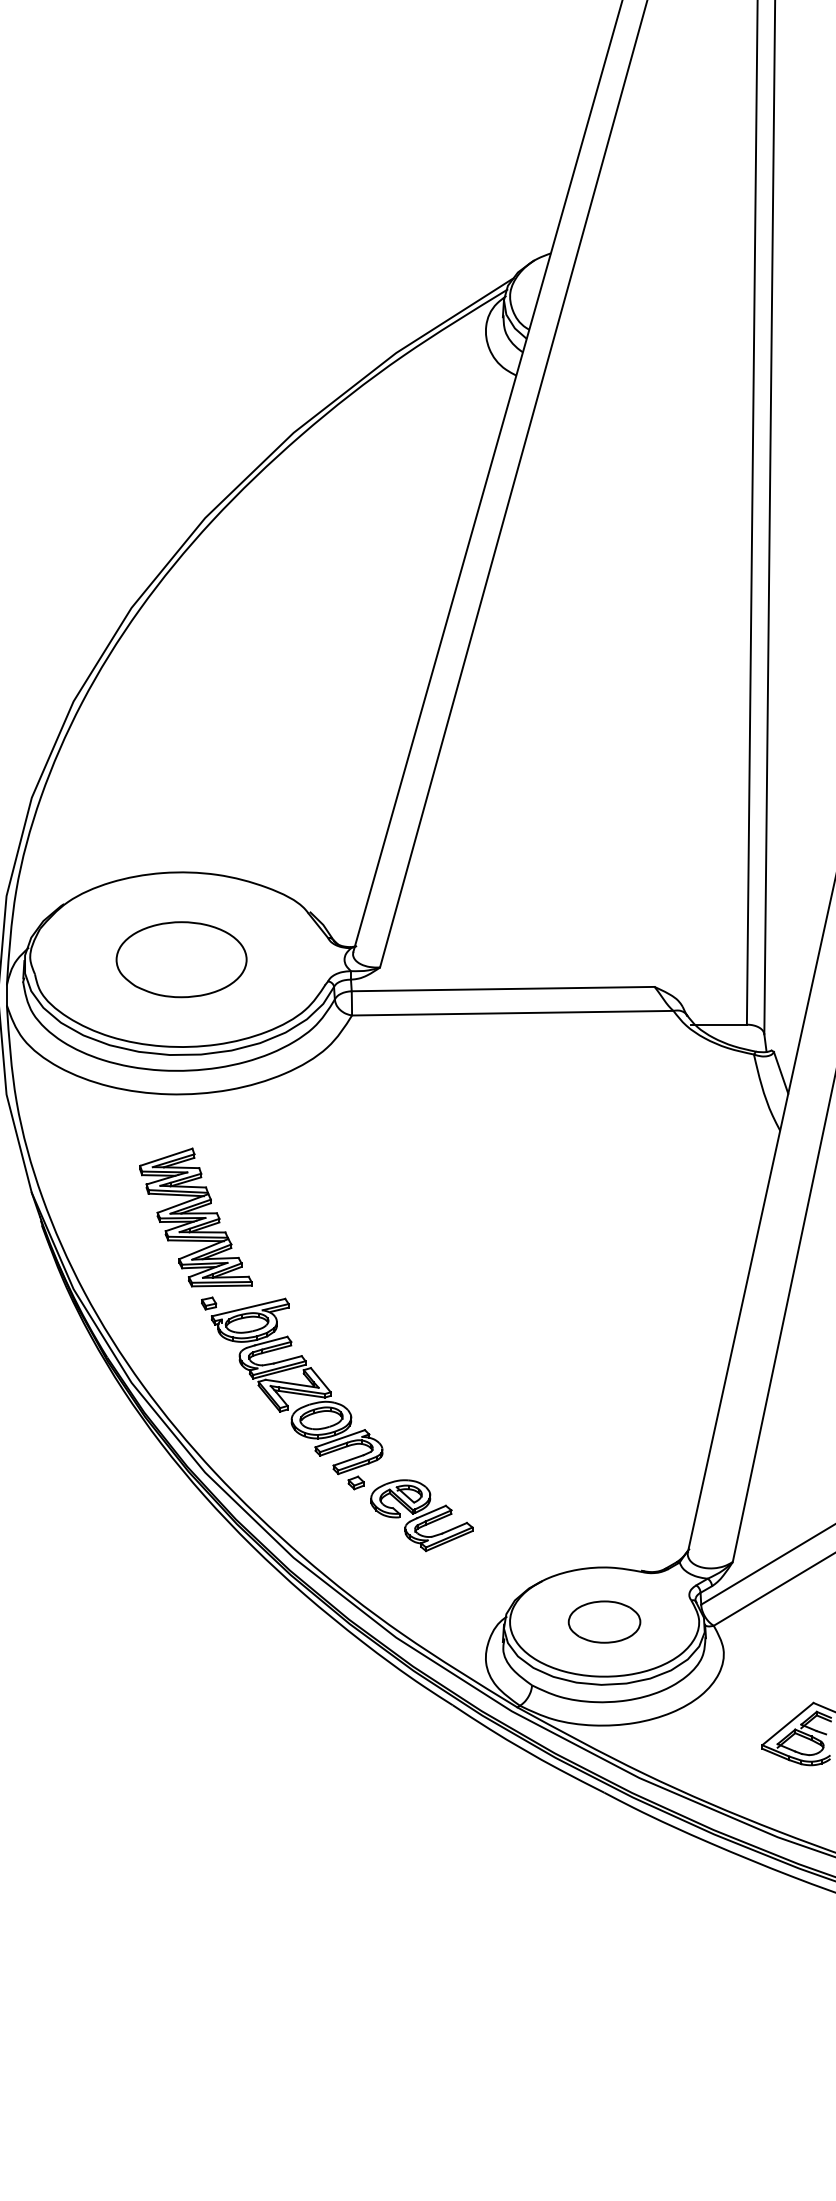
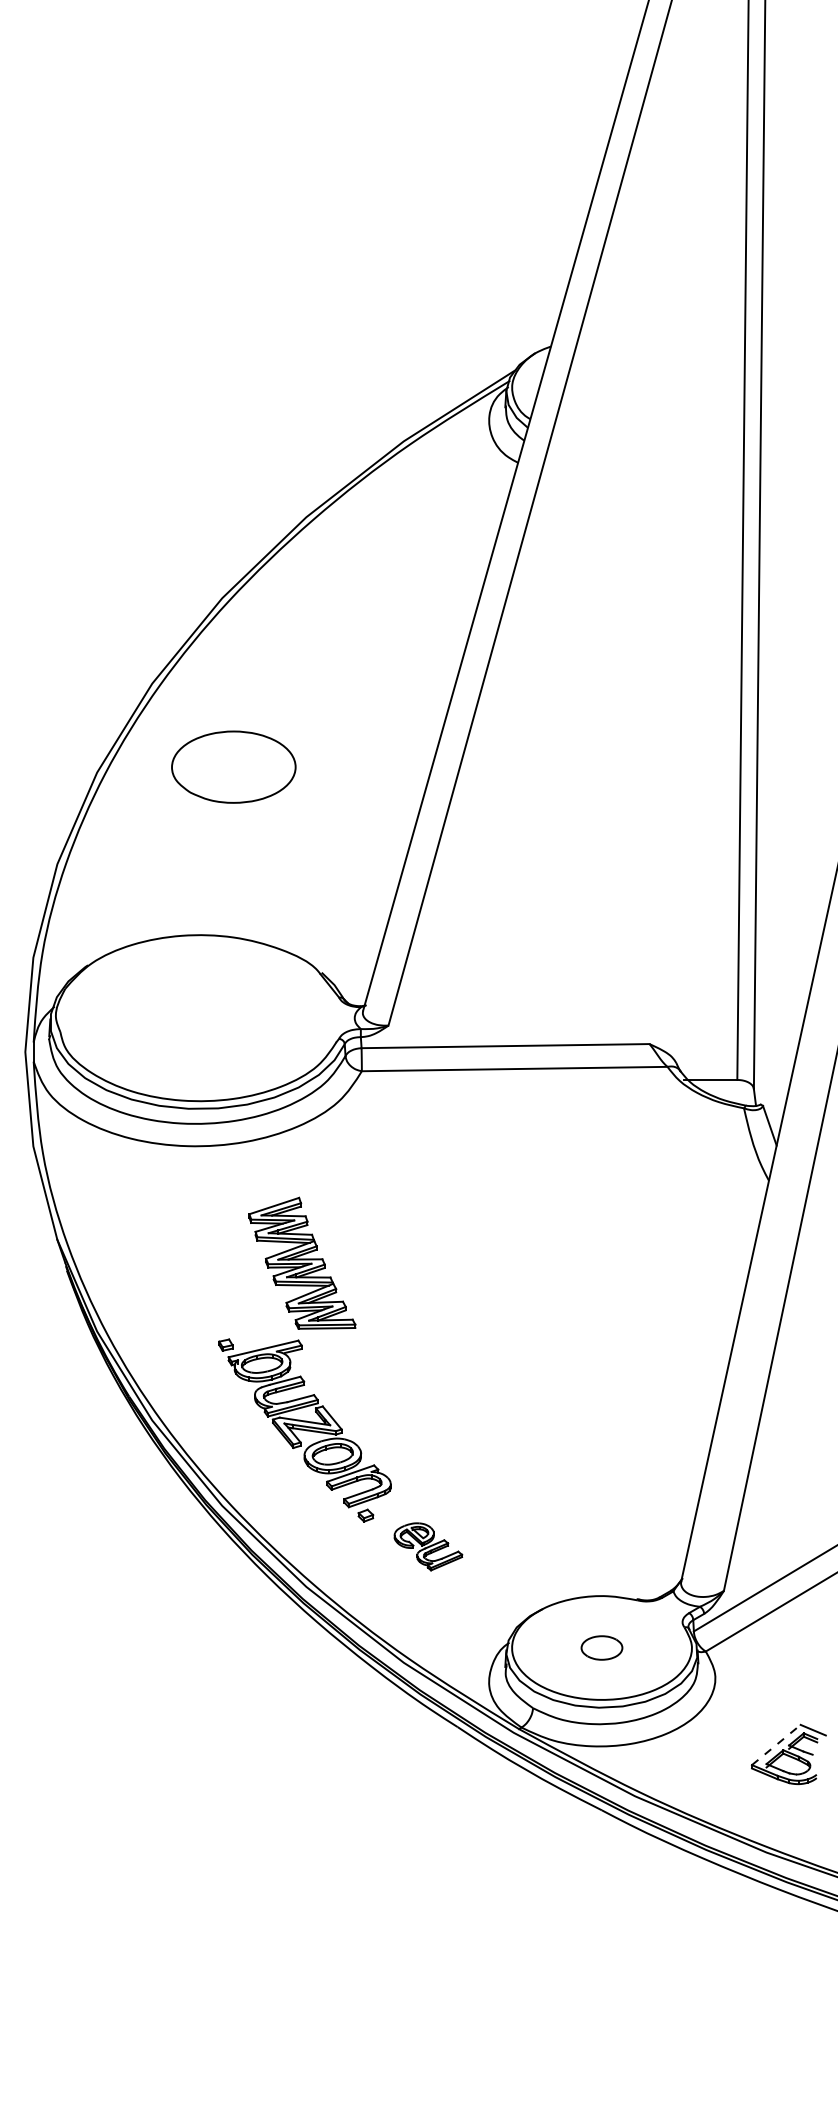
part: (181, 958) -> (233, 766), moved
part: (195, 1216) -> (302, 1262), moved
part: (422, 1515) -> (428, 1546), size x0.7
part: (604, 1621) -> (601, 1647), size x0.6
line: (788, 1723) -> (776, 1744), solid -> dashed

